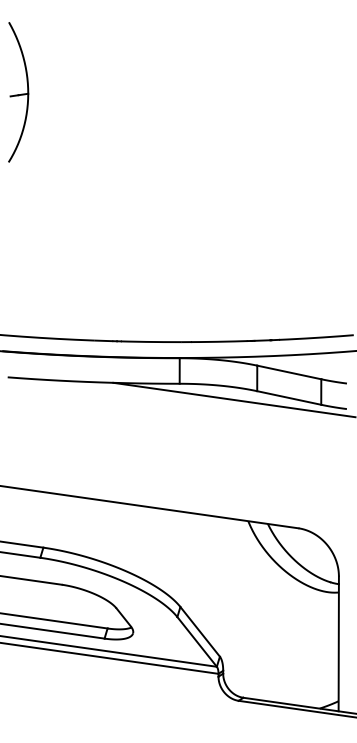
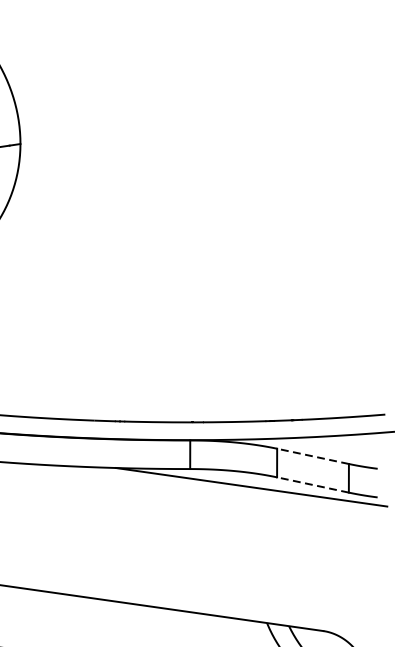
line: (289, 372) -> (313, 456), solid -> dashed
line: (289, 398) -> (313, 485), solid -> dashed

